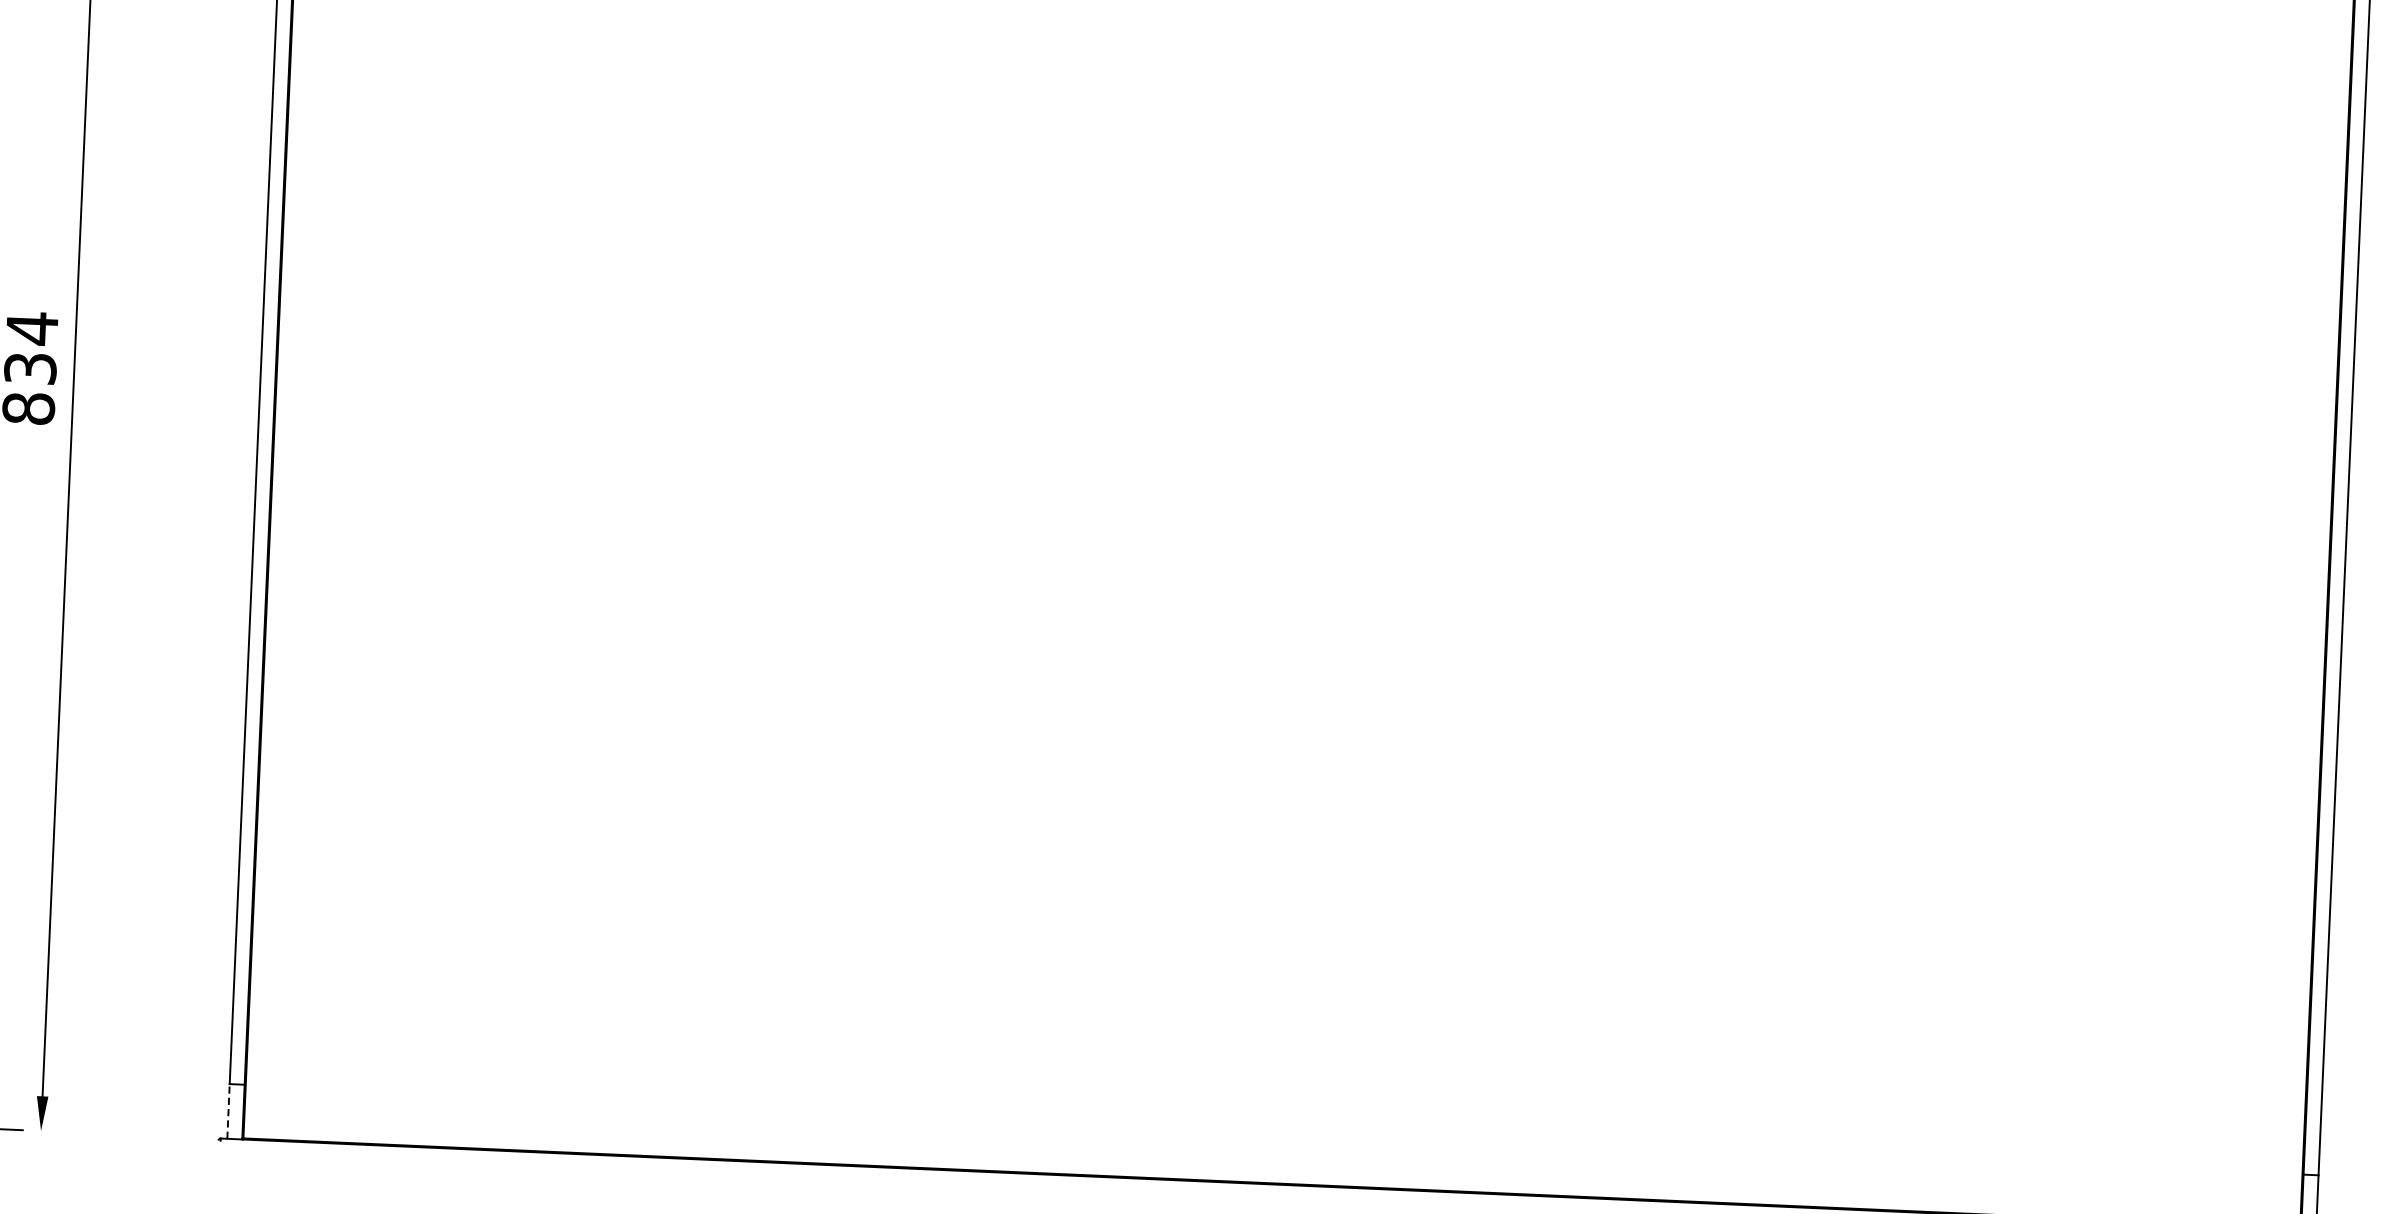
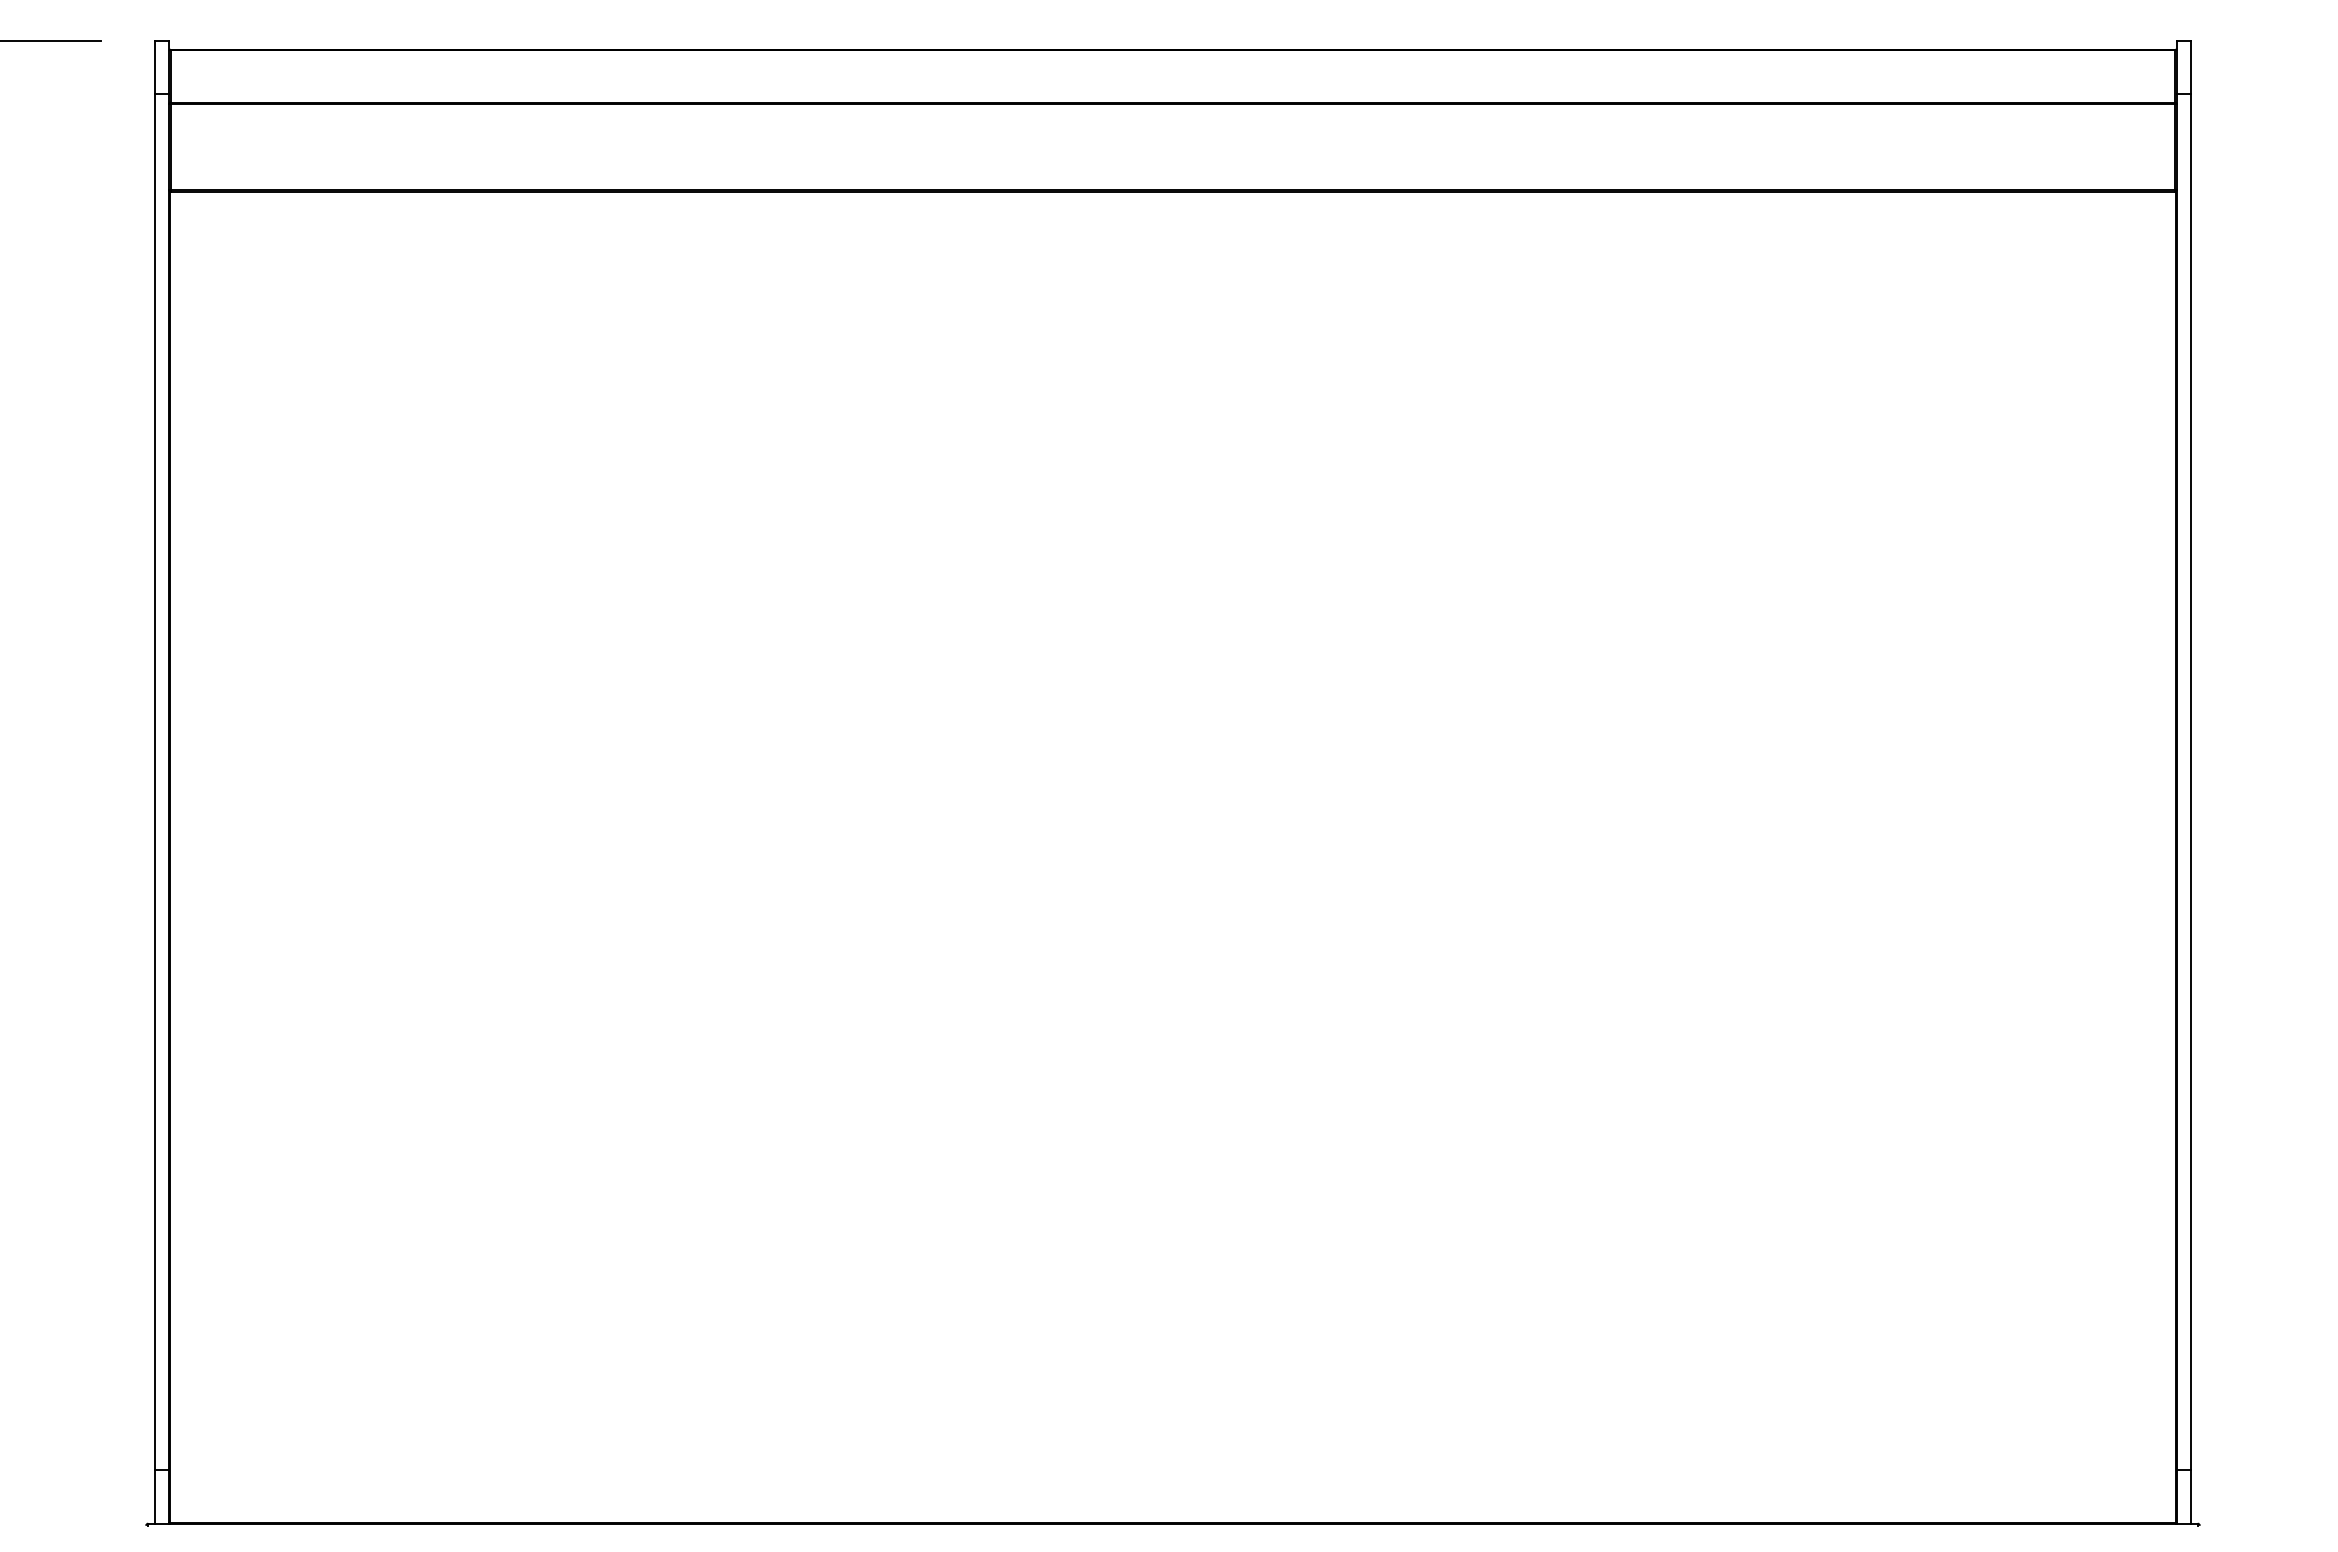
line: (228, 1111) -> (154, 1497), dashed -> solid

